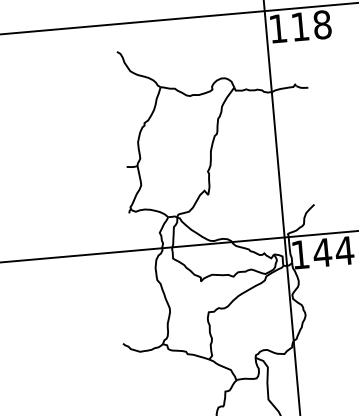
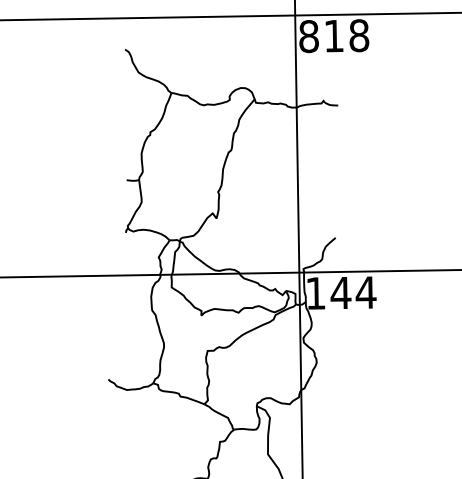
text: (277, 28) -> (308, 36), 118 -> 818

